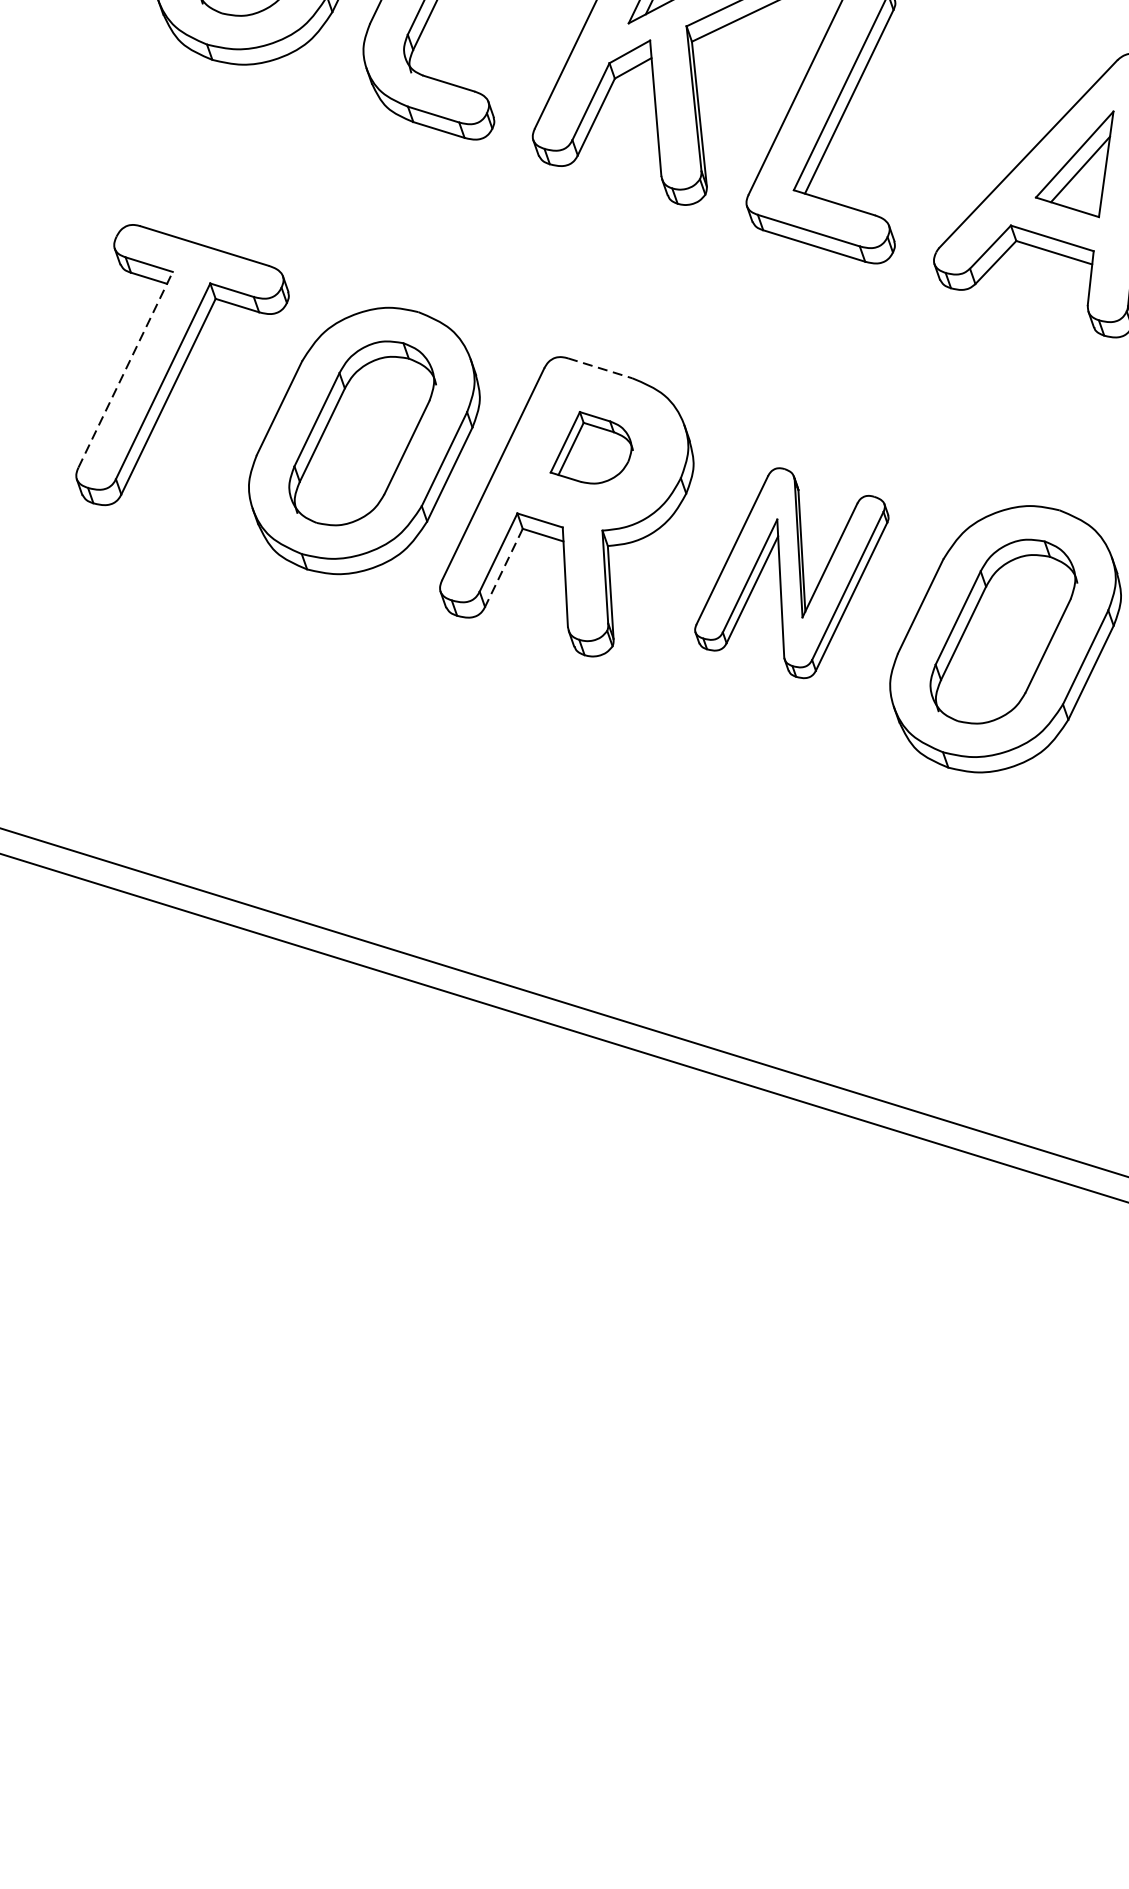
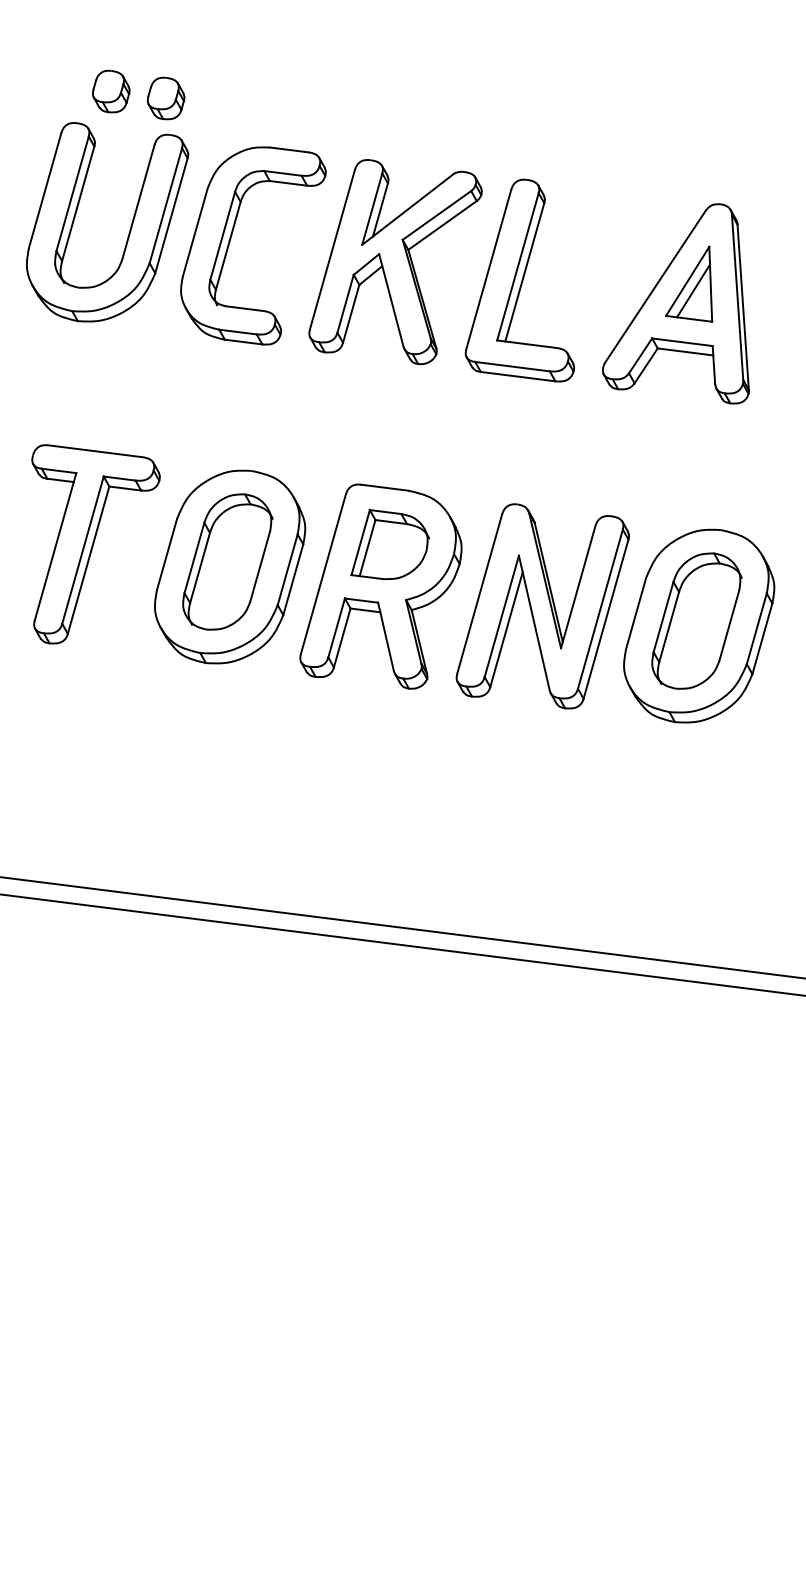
line: (600, 368) -> (384, 487), dashed -> solid
line: (125, 369) -> (55, 546), dashed -> solid
part: (593, 448) -> (389, 544), size x1.43
line: (504, 567) -> (342, 637), dashed -> solid
part: (791, 573) -> (542, 606), size x1.43

